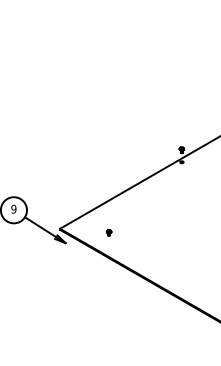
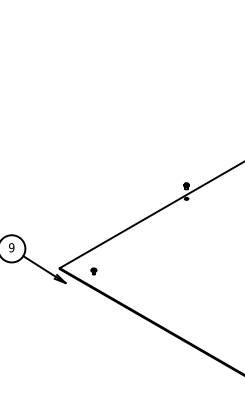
part: (108, 232) -> (93, 271), moved

